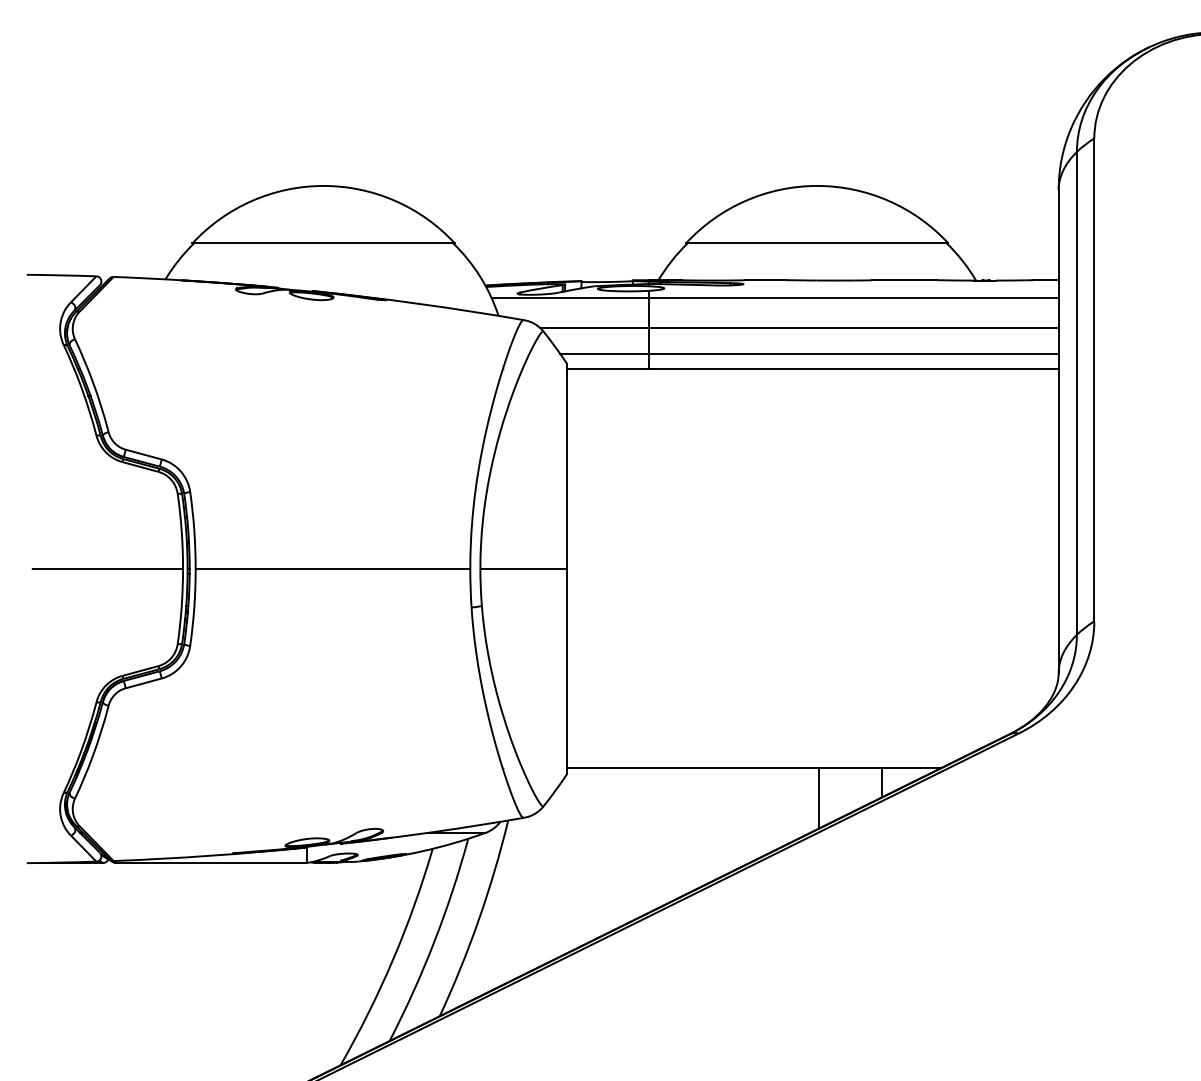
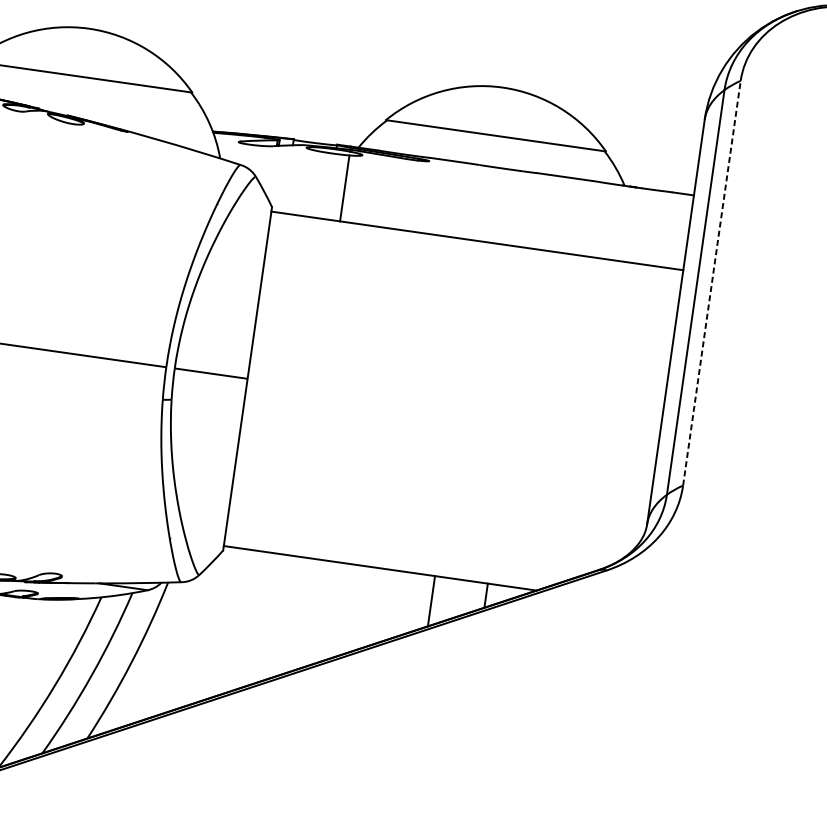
line: (774, 297) -> (453, 175), removed
line: (799, 328) -> (470, 204), removed
line: (809, 353) -> (476, 227), removed
line: (1094, 379) -> (712, 282), solid -> dashed

